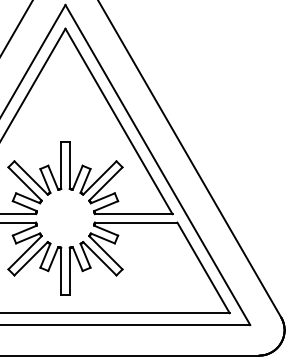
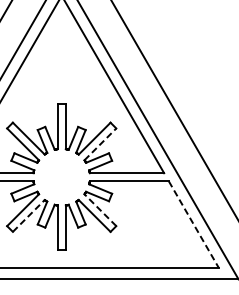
line: (106, 183) -> (100, 143), solid -> dashed
line: (105, 252) -> (100, 209), solid -> dashed
line: (31, 258) -> (29, 215), solid -> dashed
line: (203, 268) -> (193, 225), solid -> dashed

